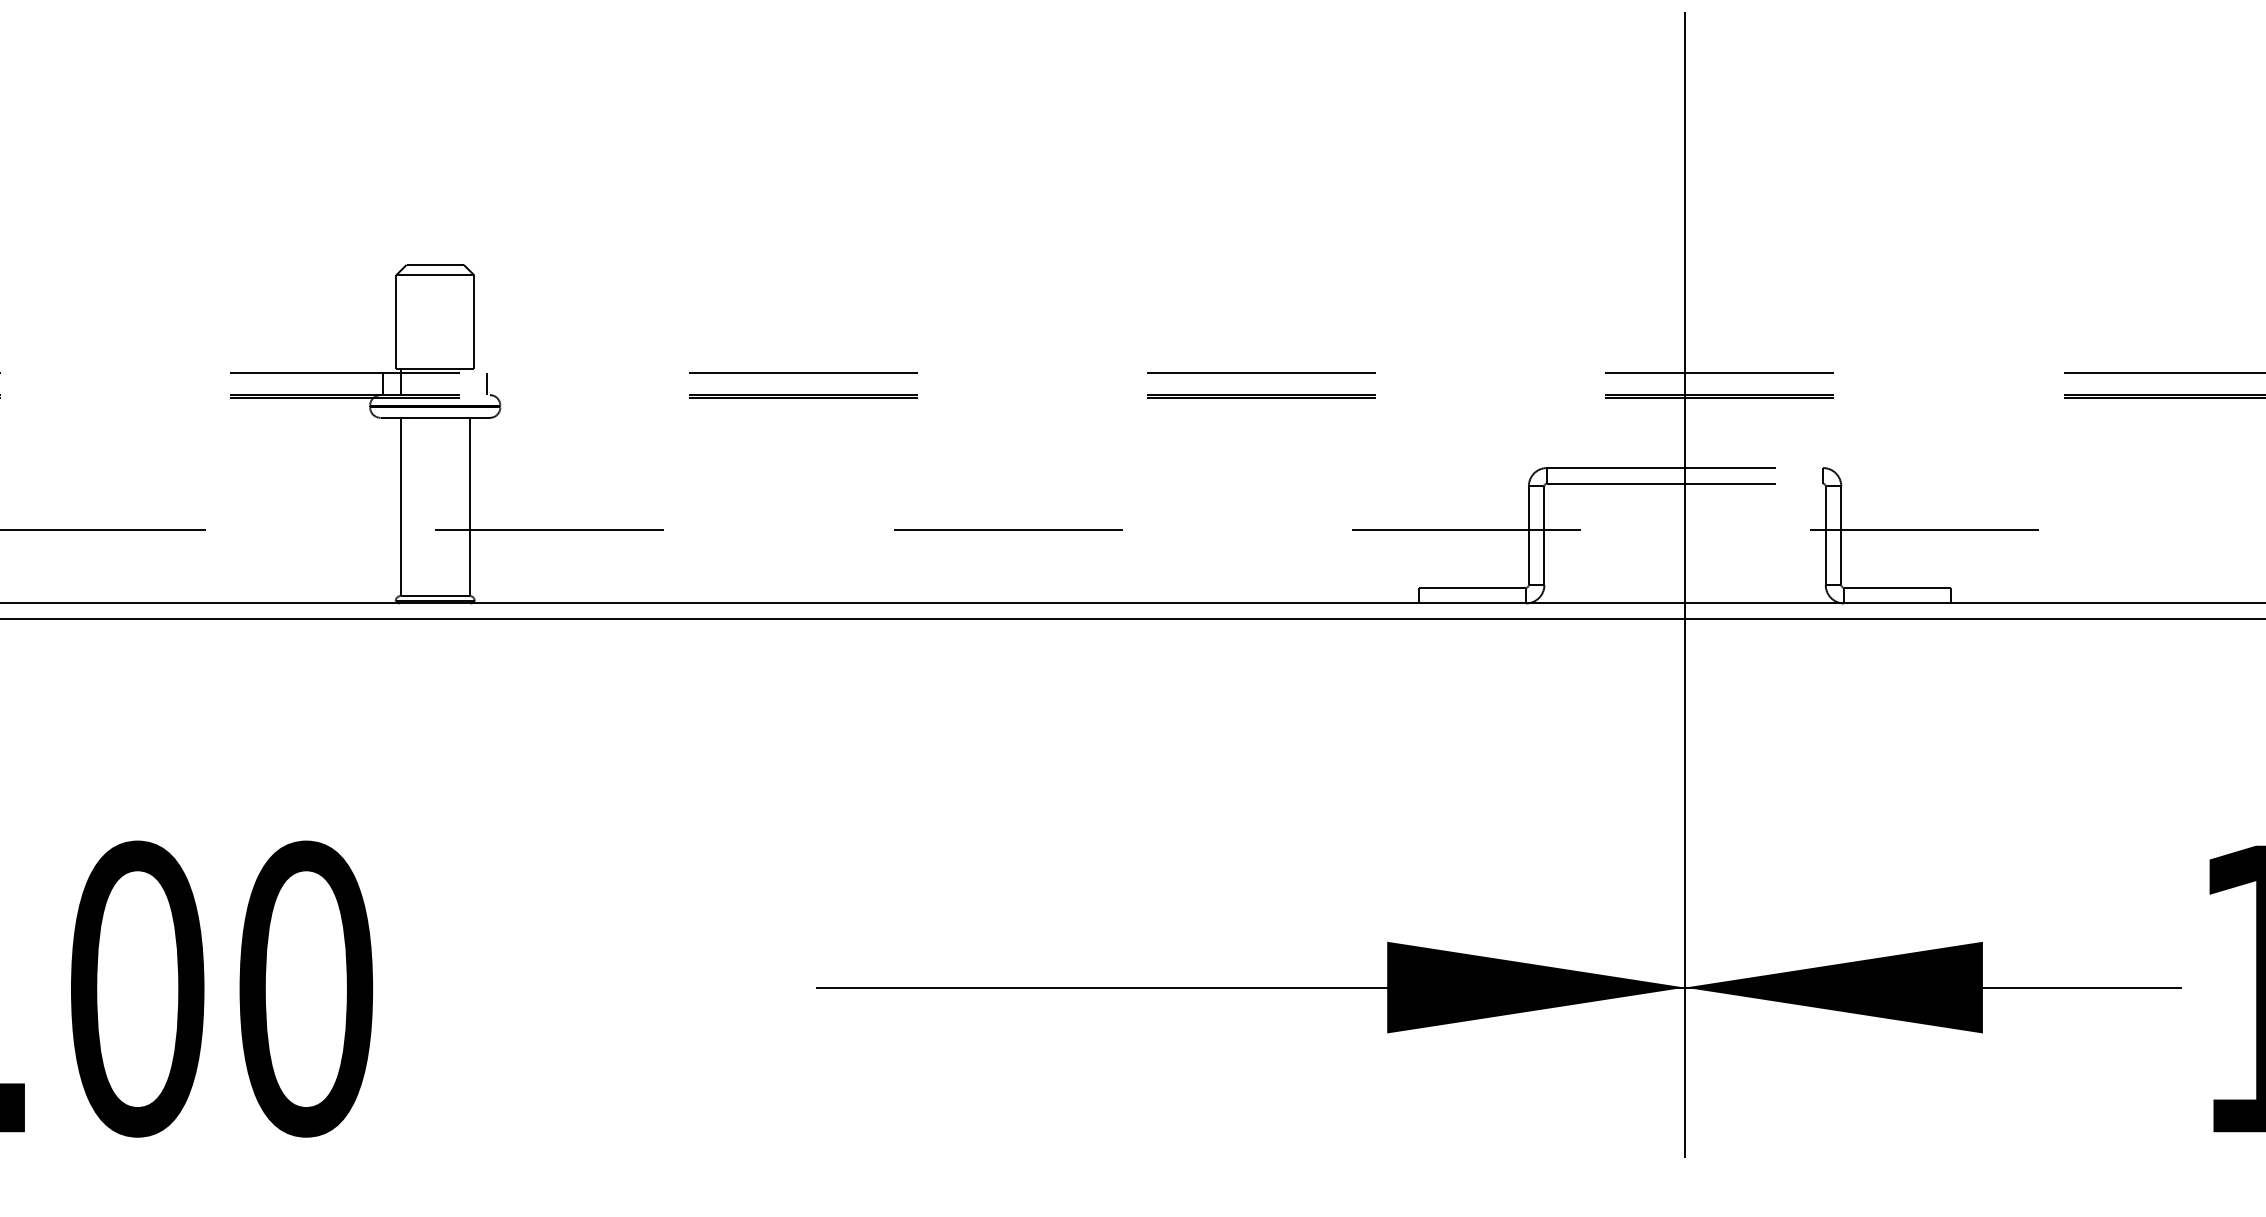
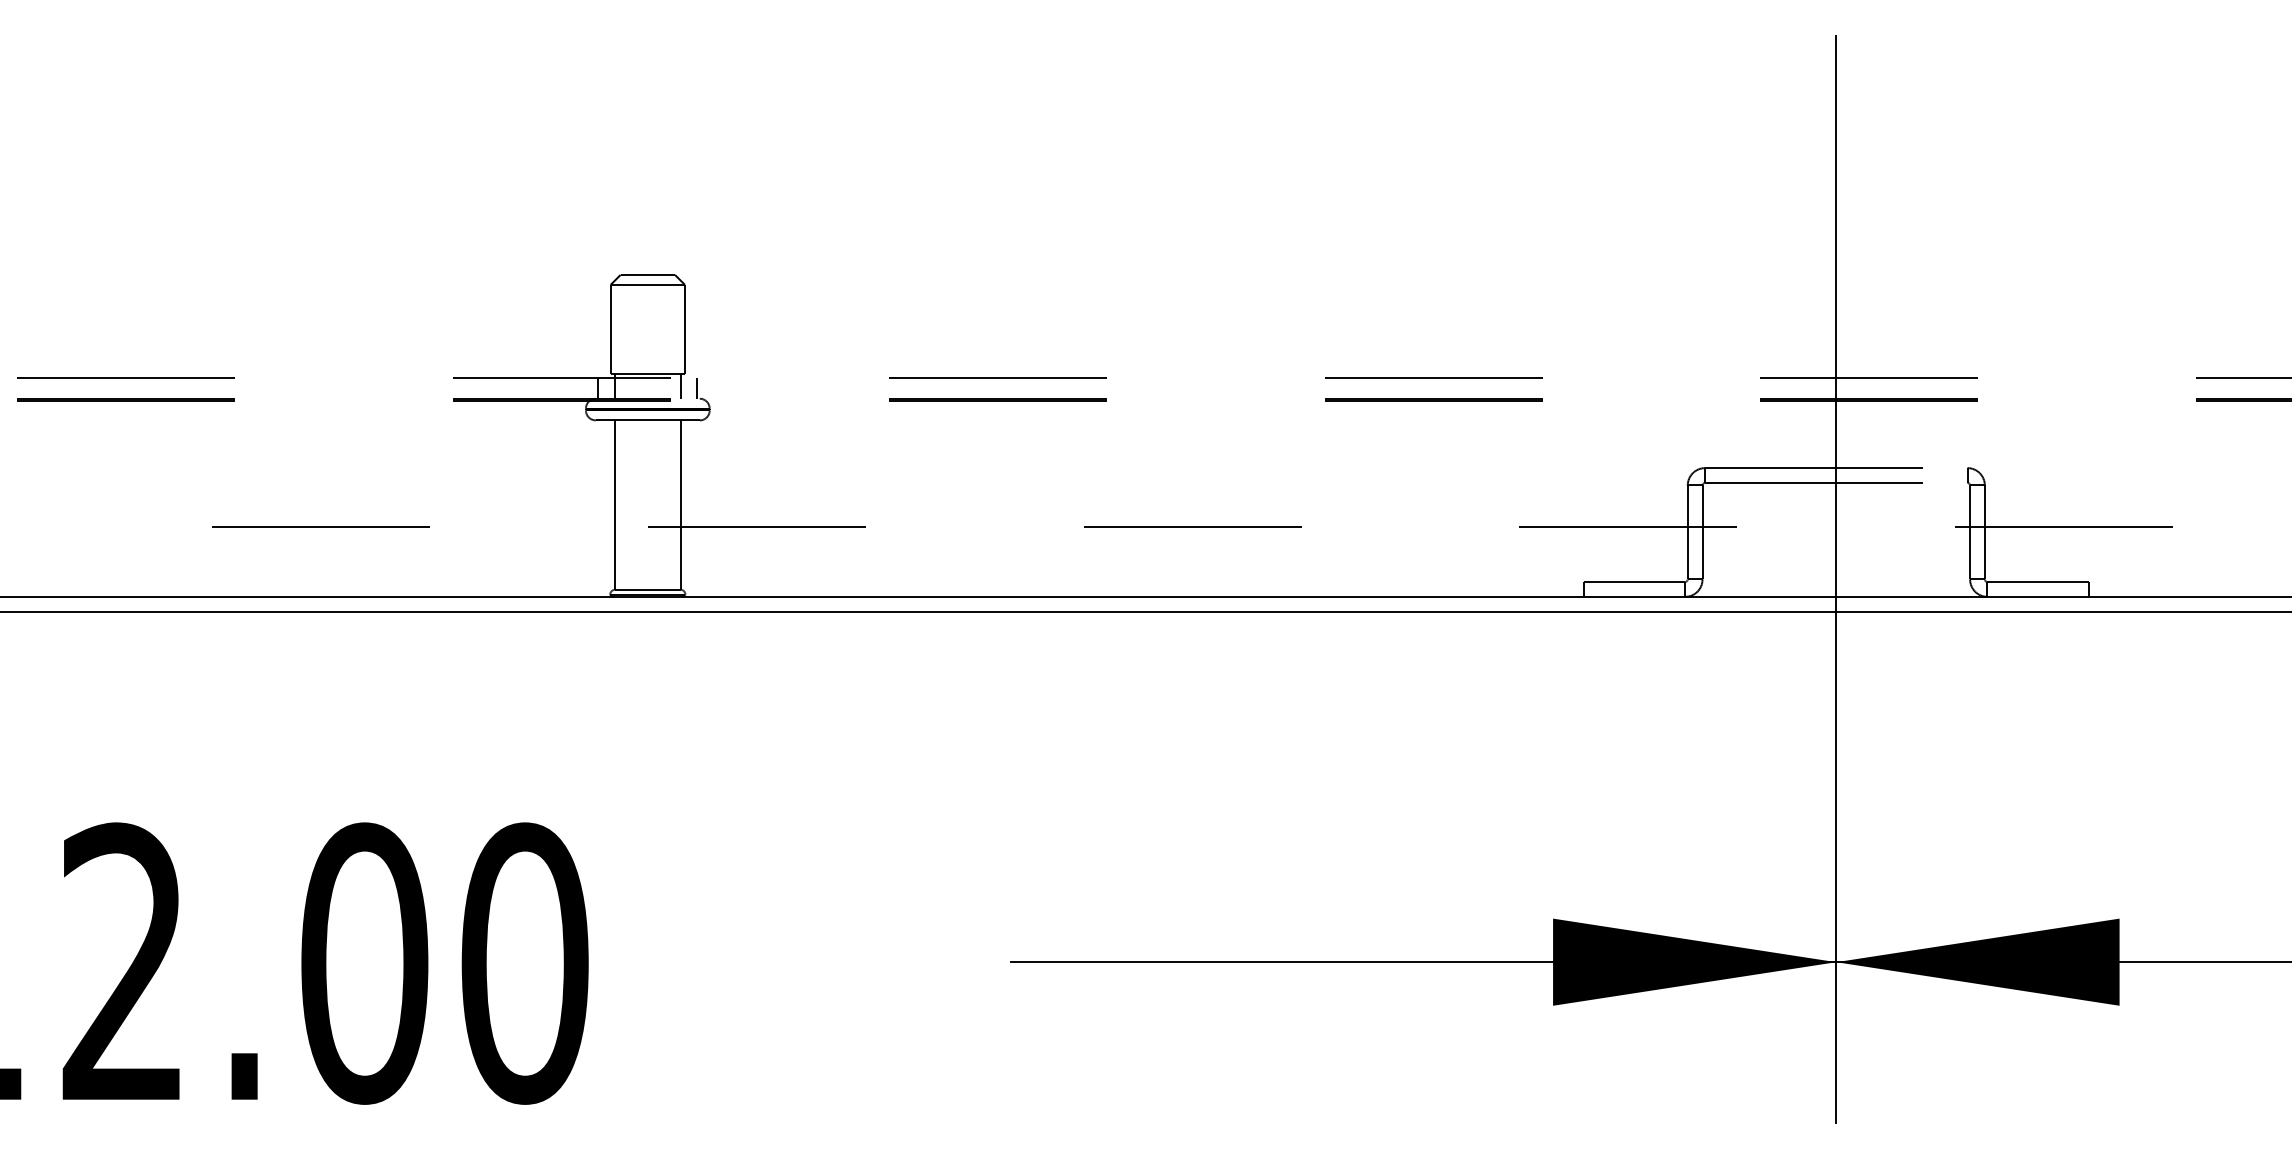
line: (469, 382) -> (680, 386), added

